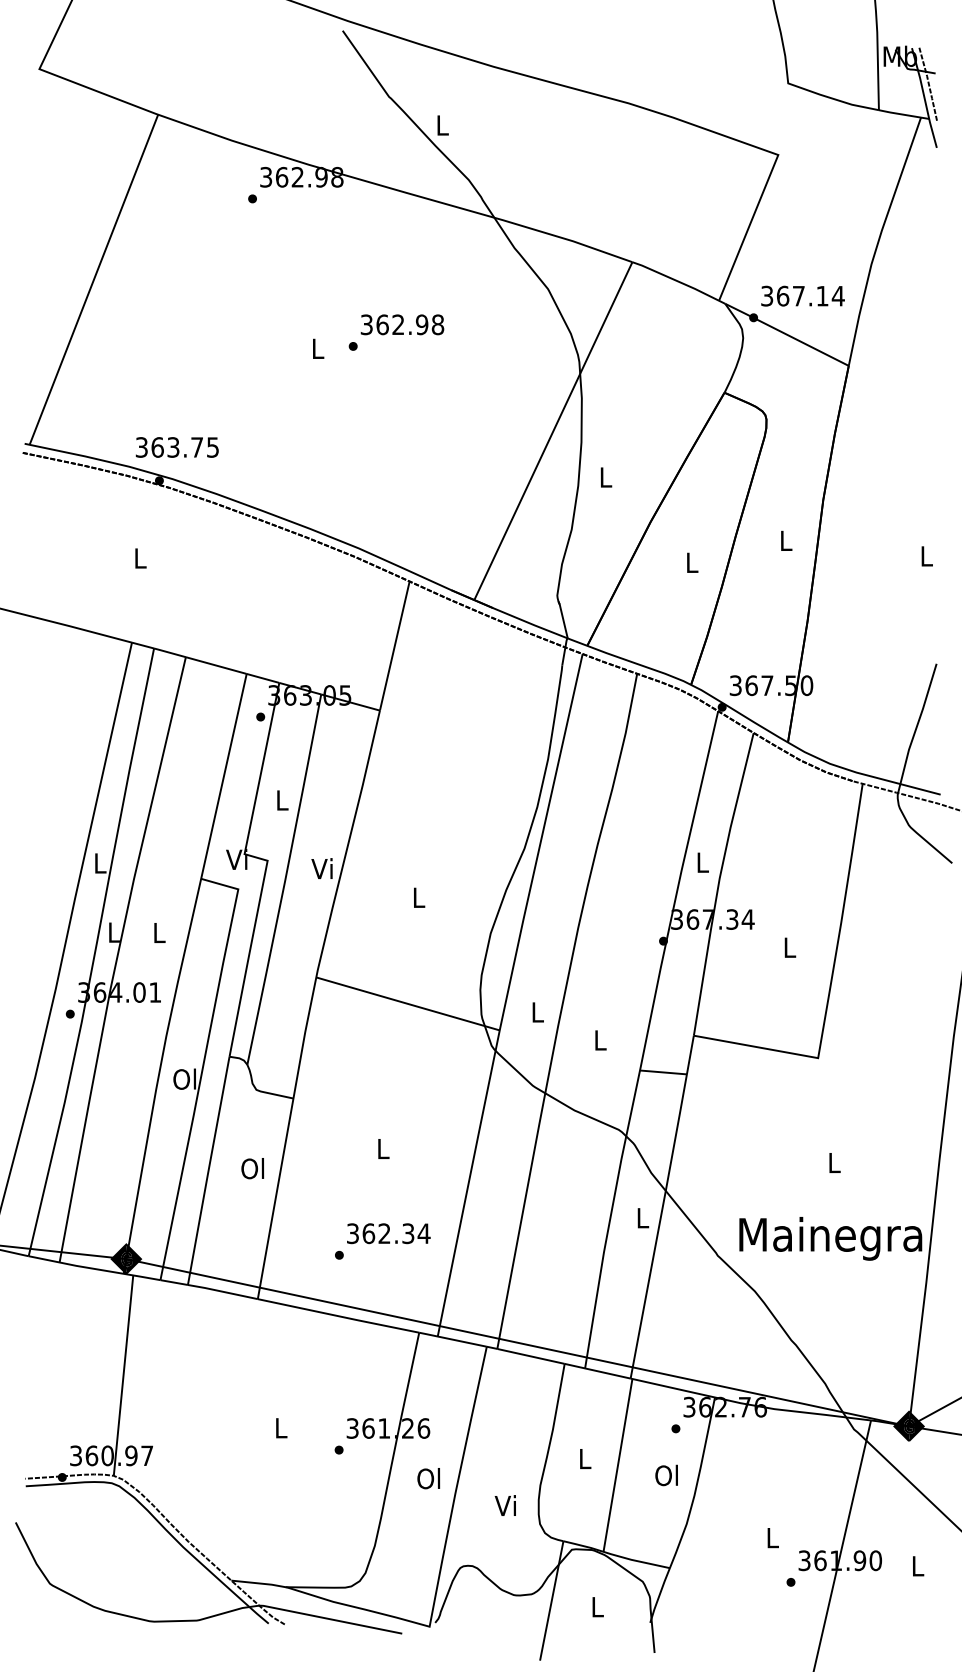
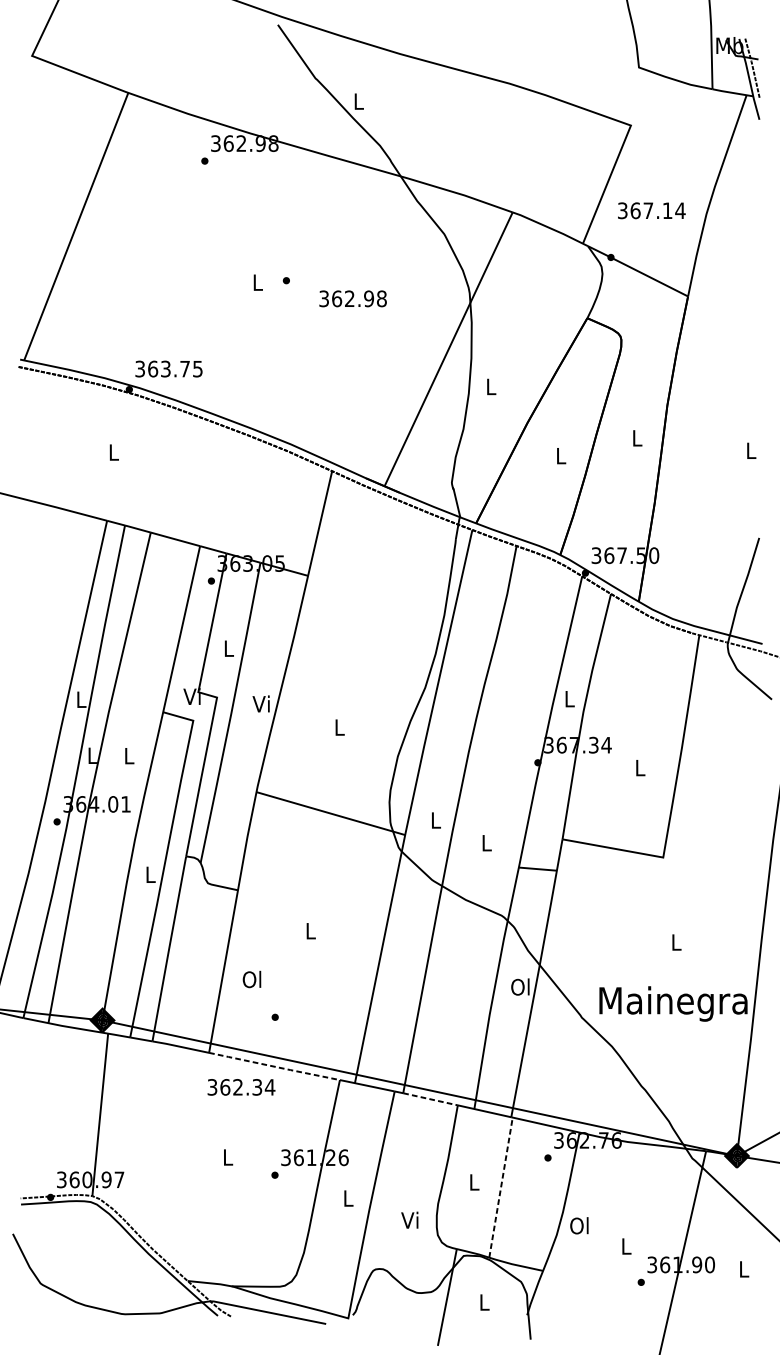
text: (802, 295) -> (651, 210), moved
text: (402, 324) -> (353, 298), moved
text: (176, 447) -> (168, 369), moved
text: (184, 1078) -> (149, 874), Ol -> L
text: (252, 1168) -> (251, 979), moved
text: (641, 1217) -> (520, 986), L -> Ol
text: (388, 1233) -> (241, 1087), moved
line: (338, 1316) -> (274, 1066), solid -> dashed
line: (532, 1356) -> (431, 1099), solid -> dashed
line: (618, 1465) -> (501, 1187), solid -> dashed
text: (666, 1475) -> (579, 1225), moved
text: (428, 1478) -> (347, 1198), Ol -> L

